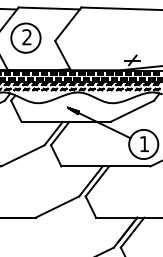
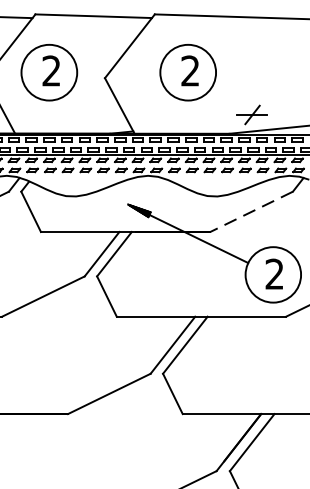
part: (98, 37) -> (187, 71), added
line: (131, 111) -> (250, 212), solid -> dashed
text: (143, 143) -> (272, 273), 1 -> 2

